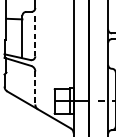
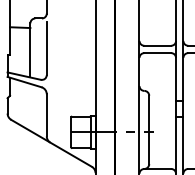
line: (35, 35) -> (46, 48), dashed -> solid
line: (35, 88) -> (46, 115), dashed -> solid

